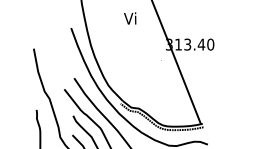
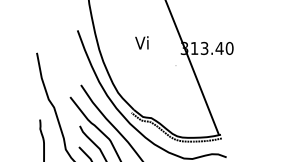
text: (130, 18) -> (142, 42), moved

